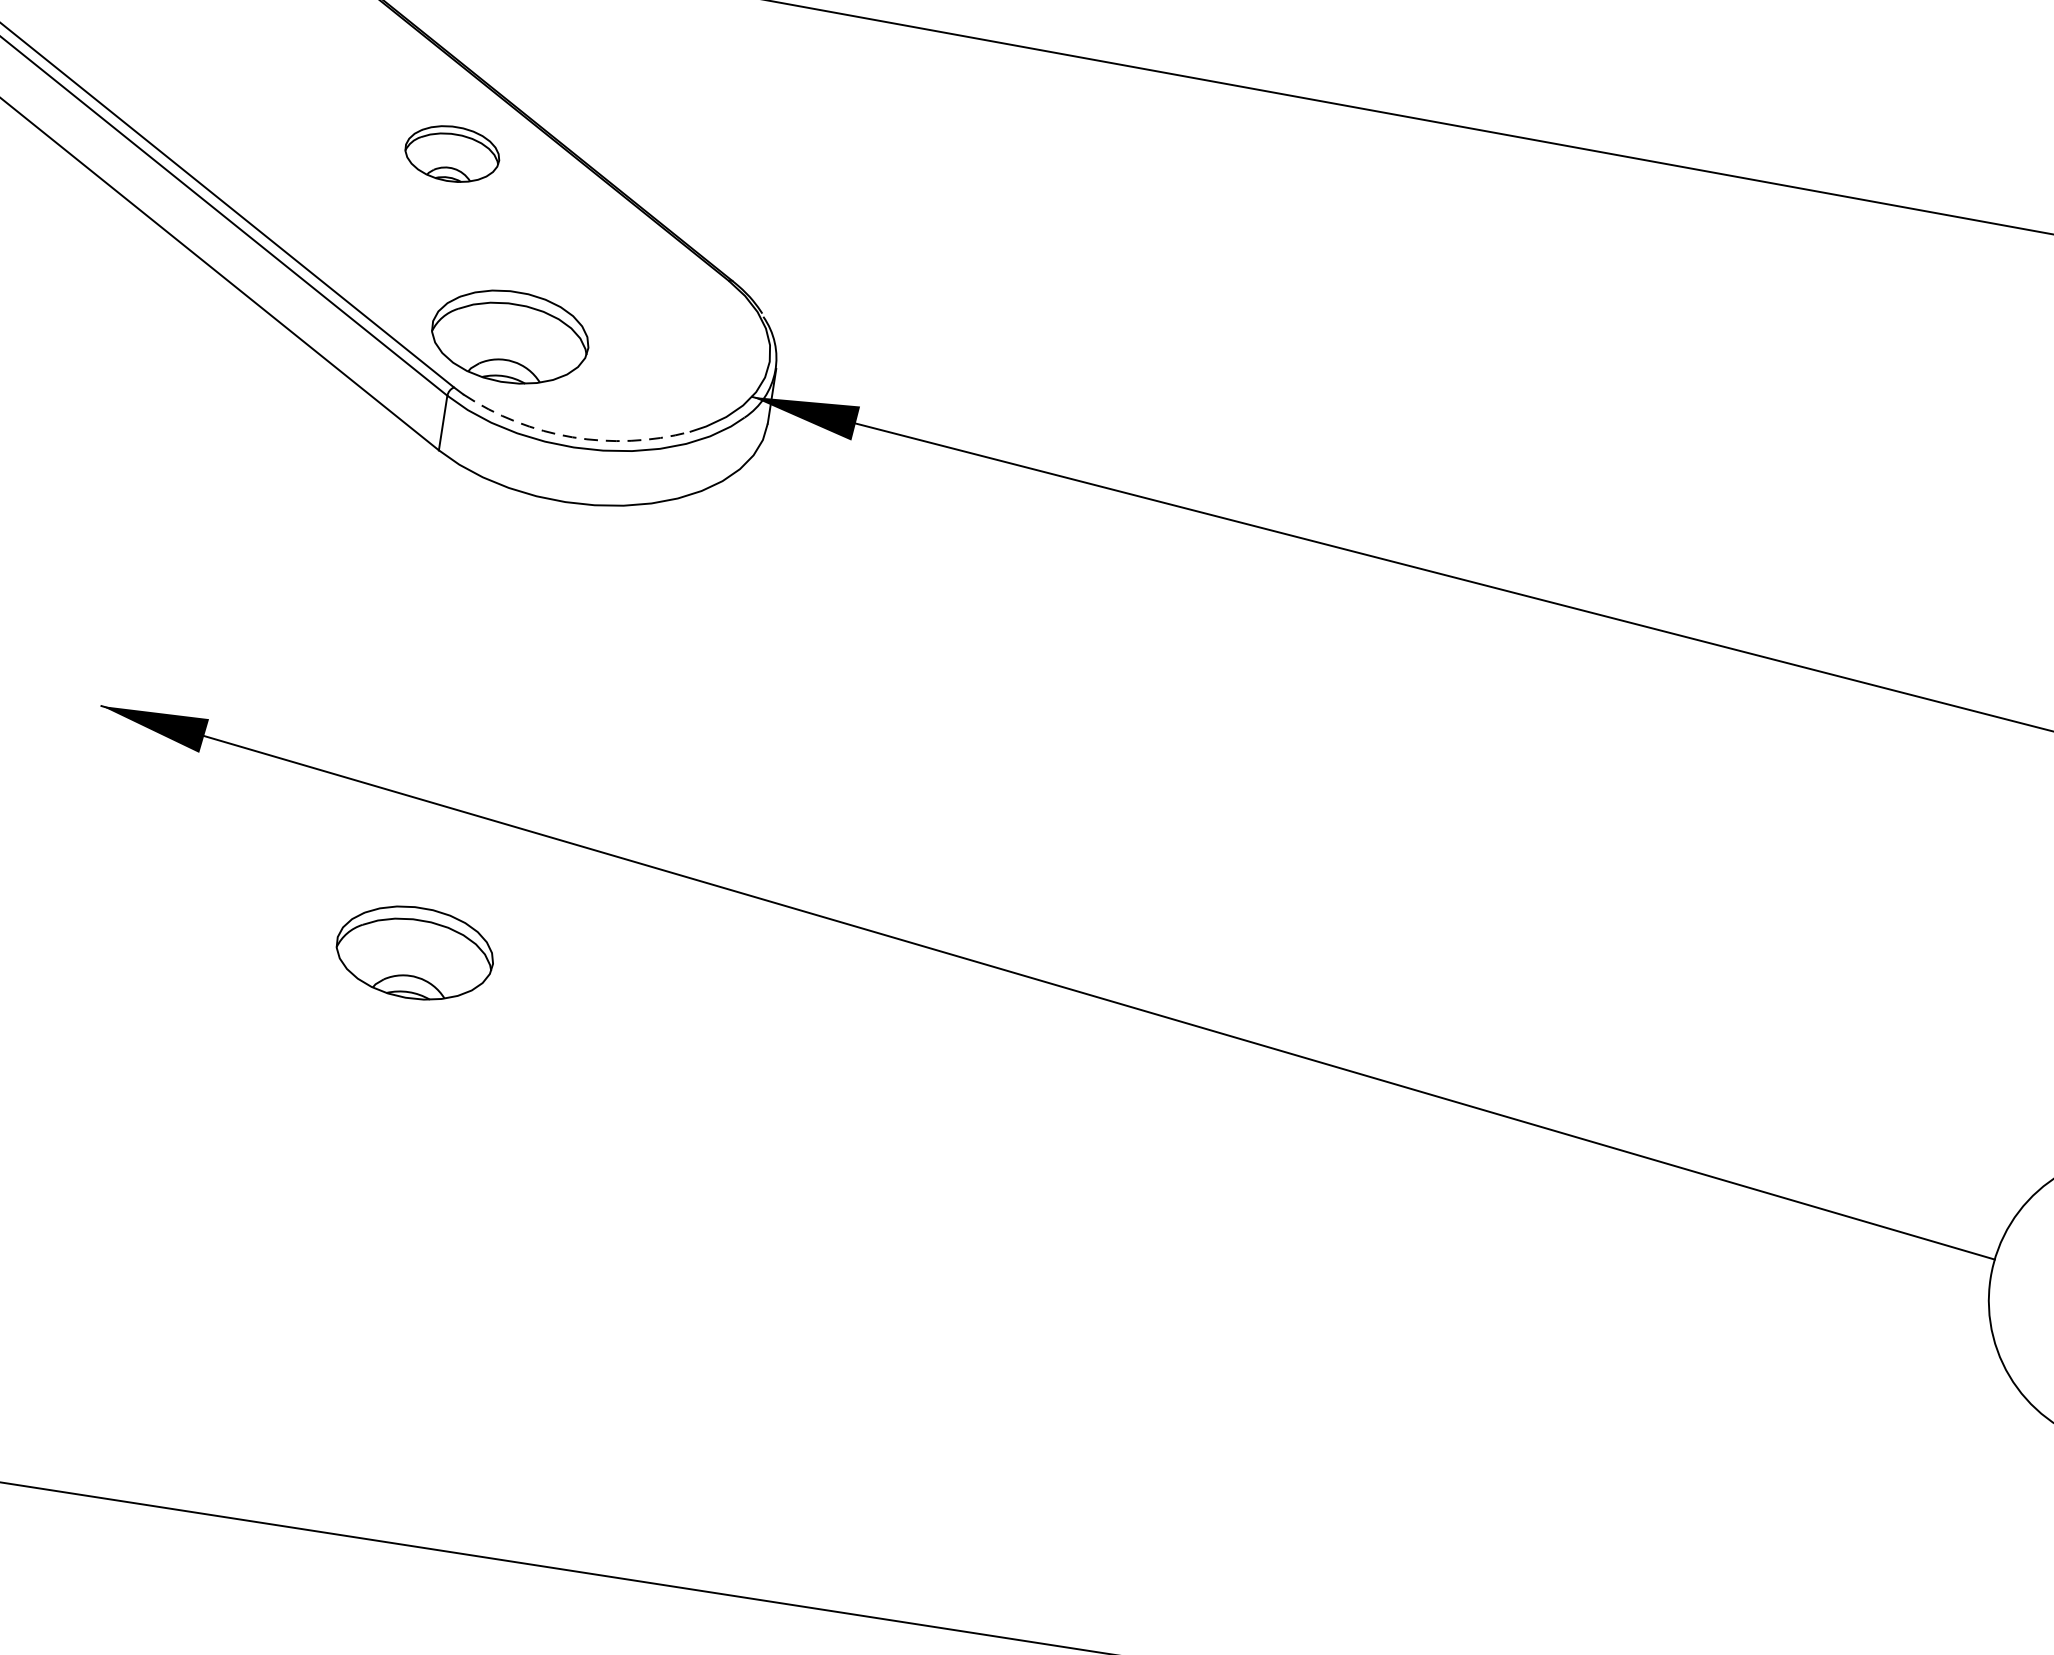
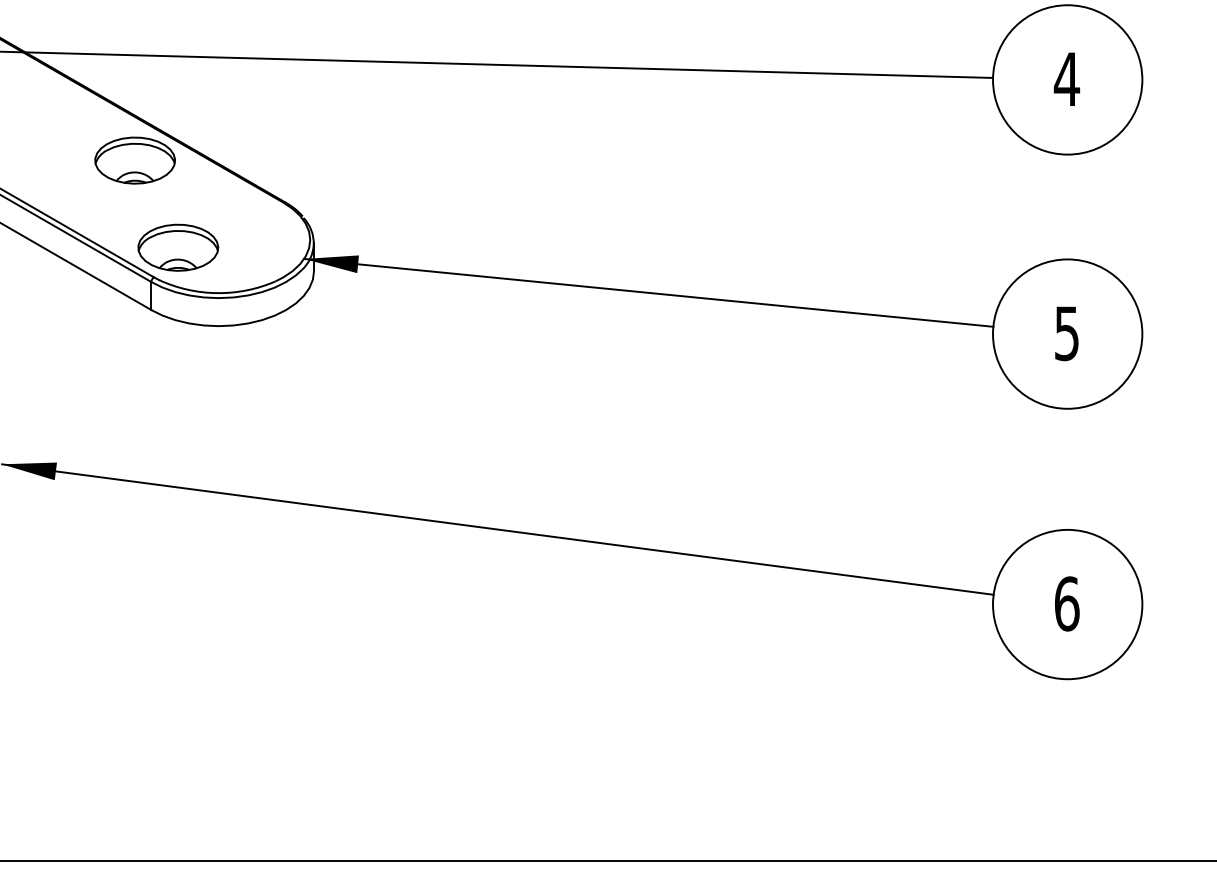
part: (451, 153) -> (134, 160), size x1.67
arc: (572, 438) -> (217, 293), dashed -> solid
part: (415, 952) -> (178, 563), removed

